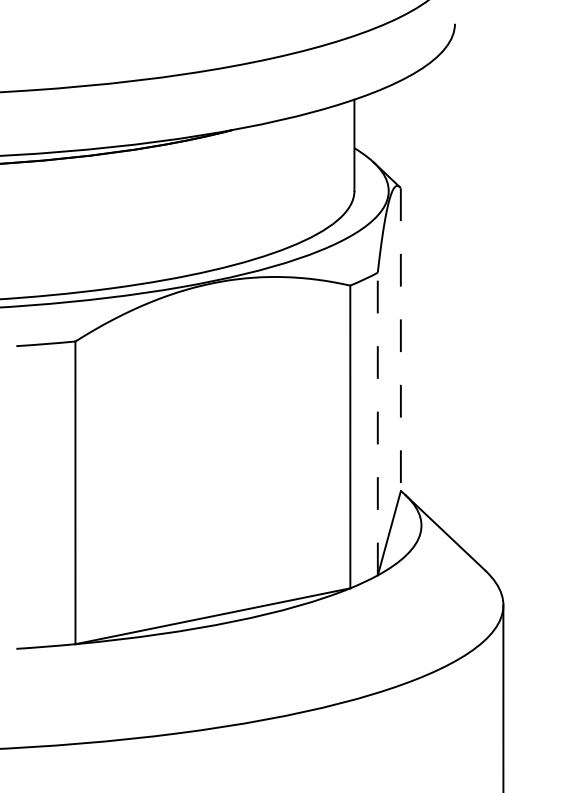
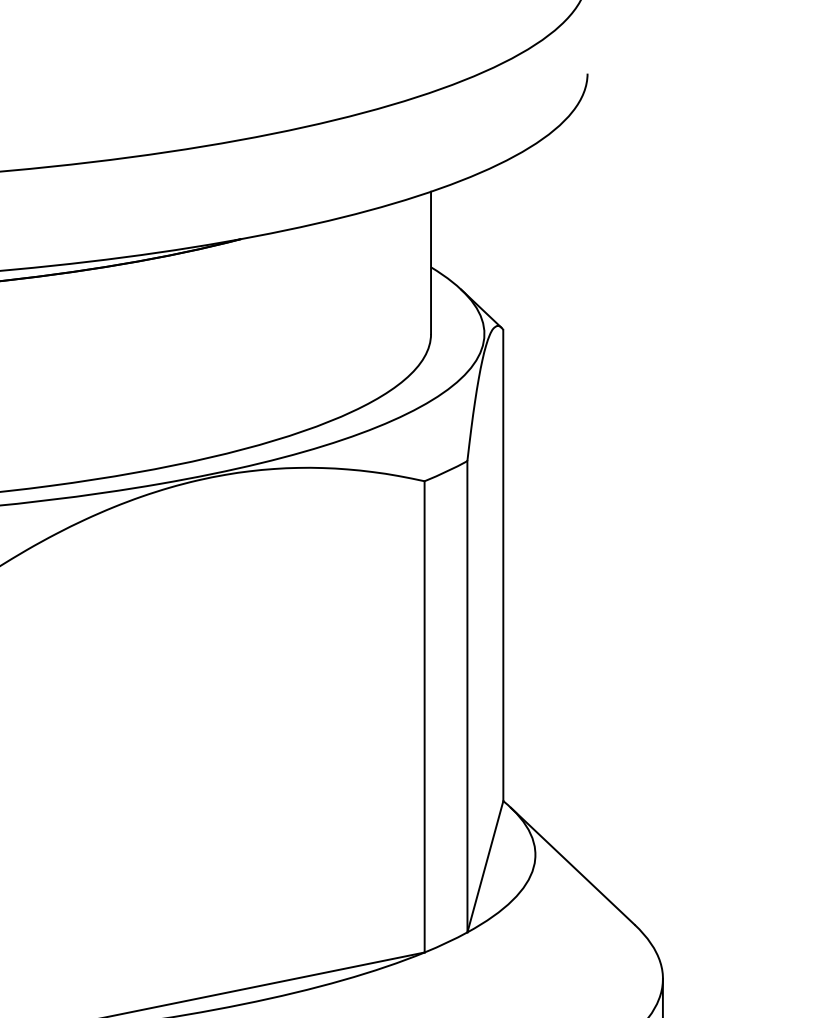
line: (400, 340) -> (502, 566), dashed -> solid
line: (377, 423) -> (466, 695), dashed -> solid

